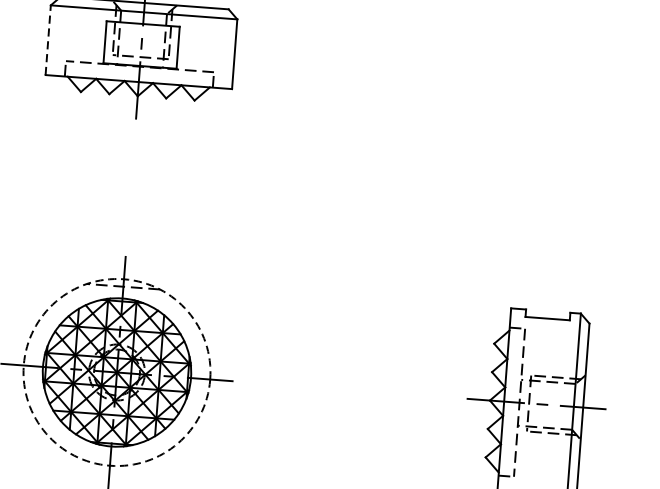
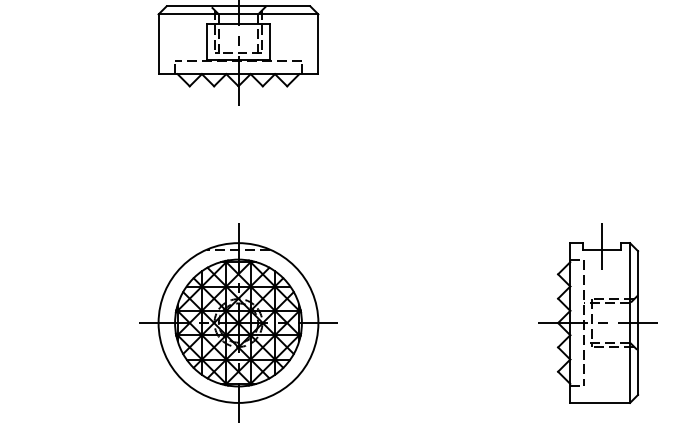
line: (48, 40) -> (158, 44), dashed -> solid
line: (548, 315) -> (602, 246), added
circle: (117, 371) -> (238, 322), dashed -> solid

